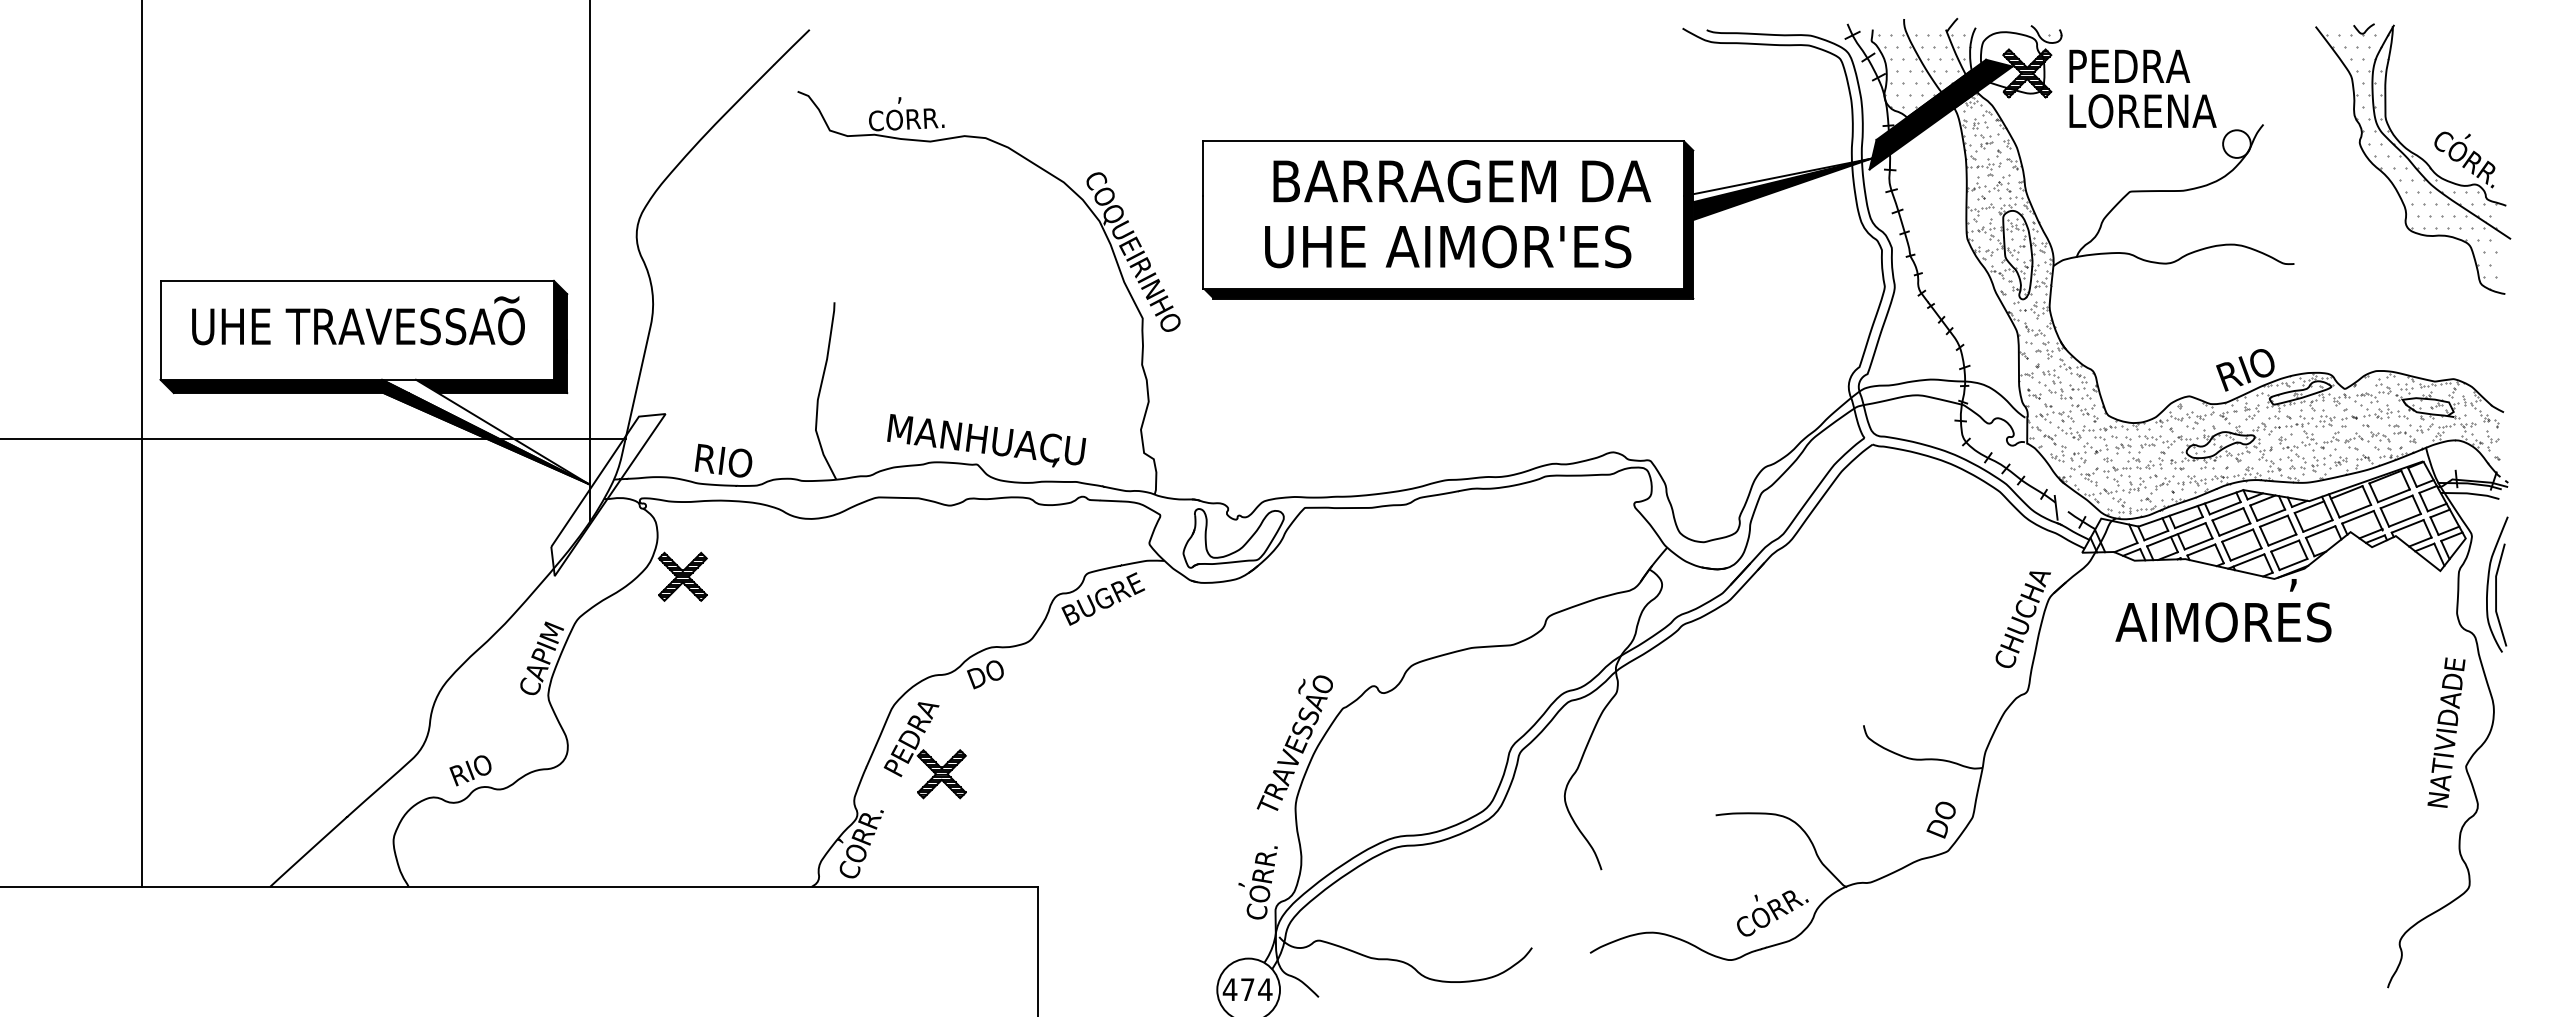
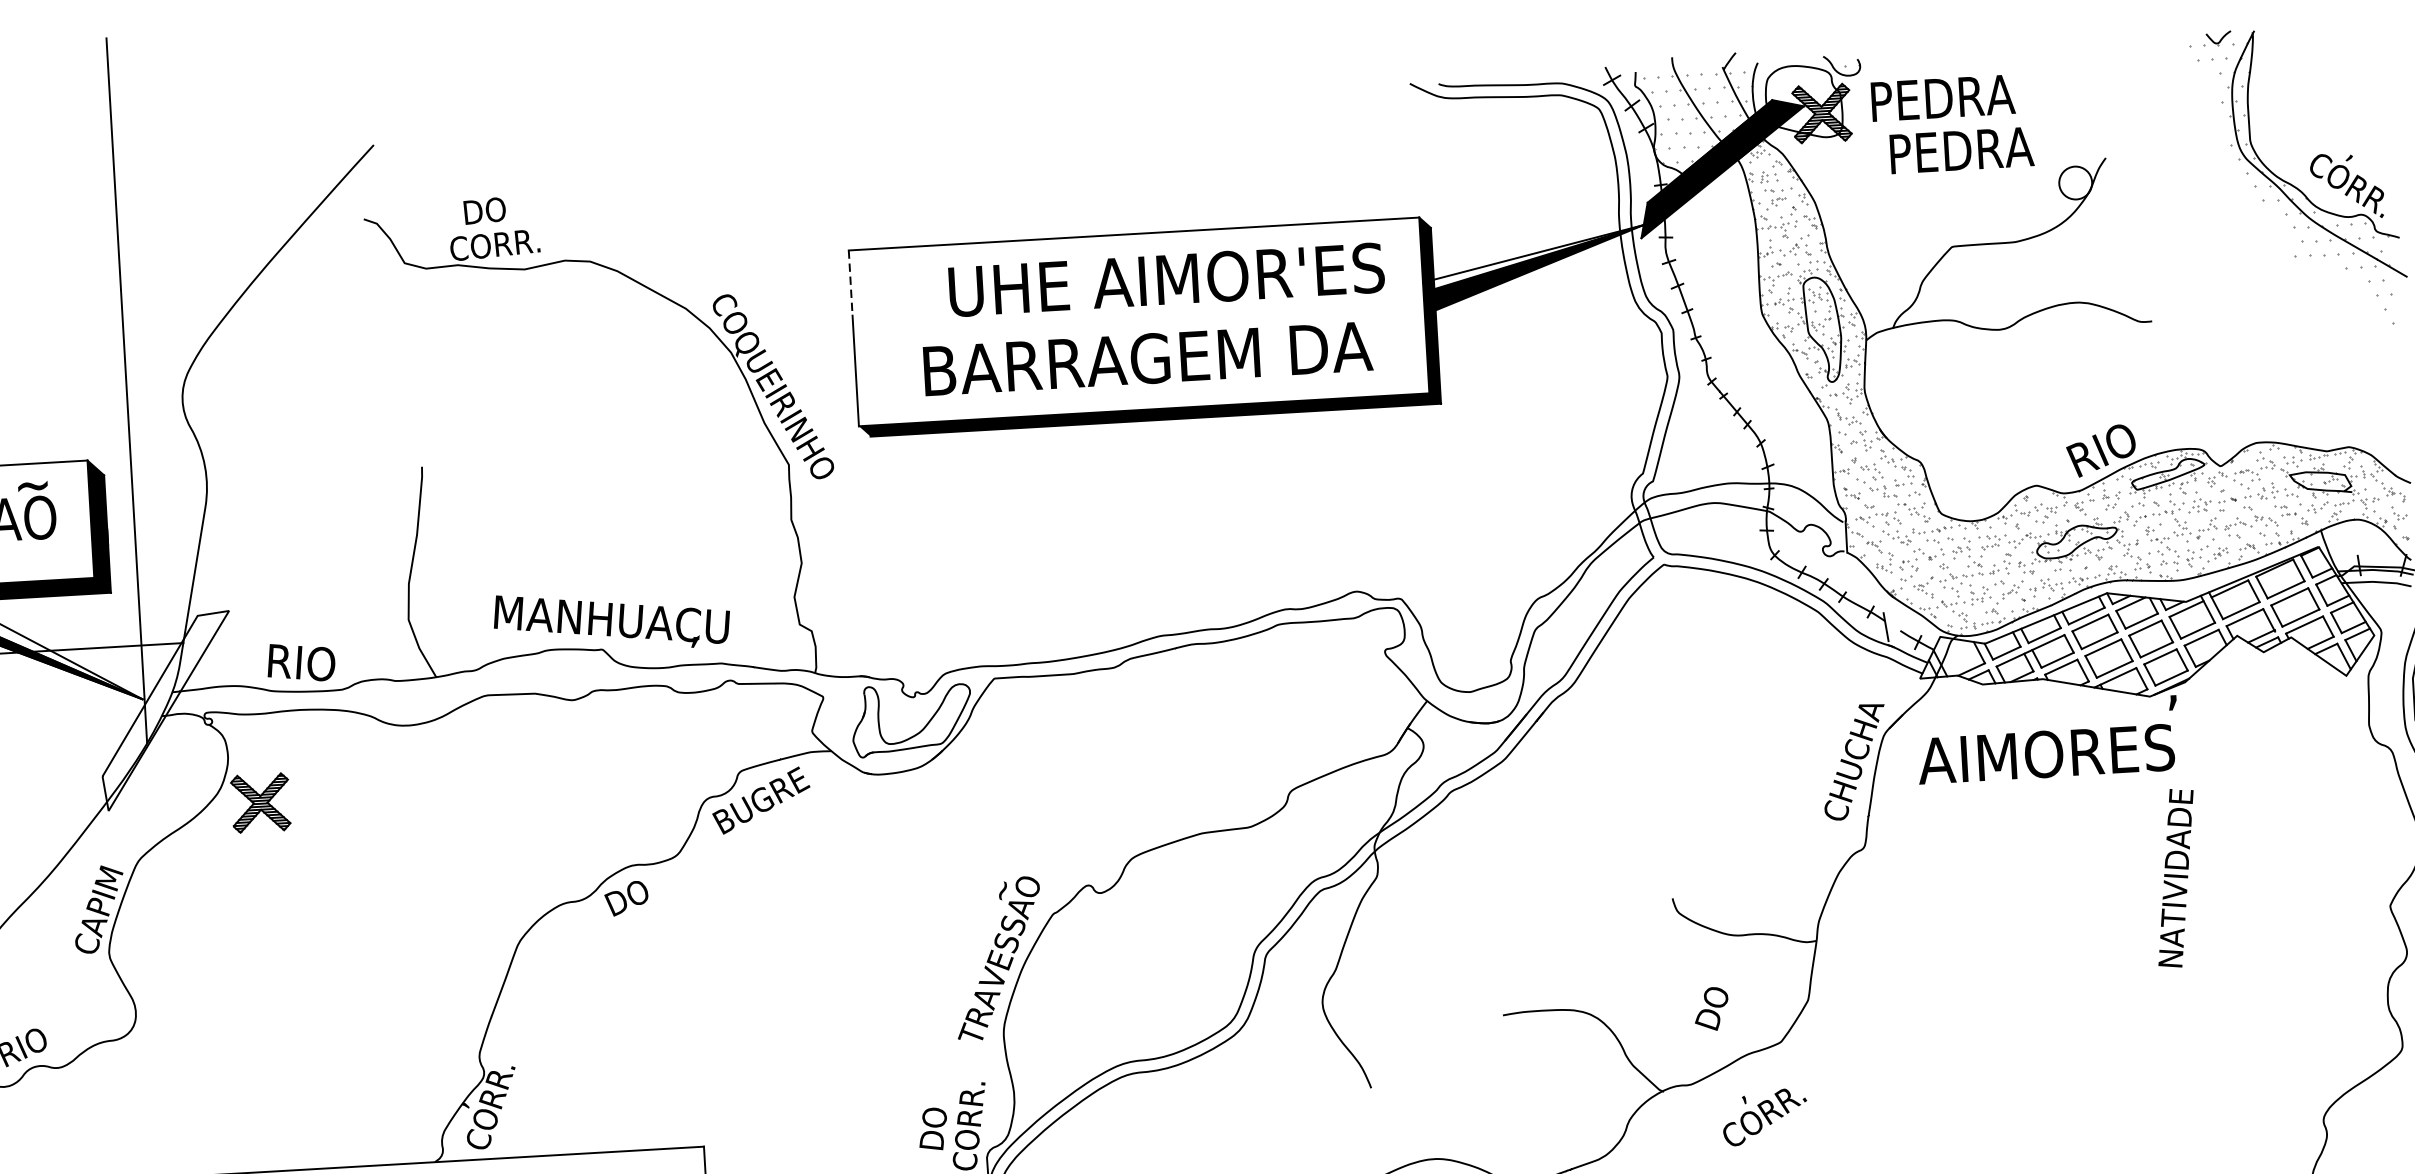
text: (899, 91) -> (484, 212), , -> DO
text: (2142, 111) -> (1961, 150), LORENA -> PEDRA
line: (1203, 169) -> (850, 283), solid -> dashed
part: (2400, 179) -> (2272, 213), removed
text: (1462, 181) -> (1159, 280), BARRAGEM DA -> UHE AIMOR'ES
text: (1449, 246) -> (1148, 358), UHE AIMOR'ES -> BARRAGEM DA
text: (2223, 622) -> (2046, 754), moved
text: (2446, 732) -> (2176, 877), moved
part: (924, 750) -> (559, 992), removed
text: (1940, 819) -> (1710, 1008), moved
text: (1231, 883) -> (932, 1129), , -> DO
text: (1772, 913) -> (1764, 1117), moved

